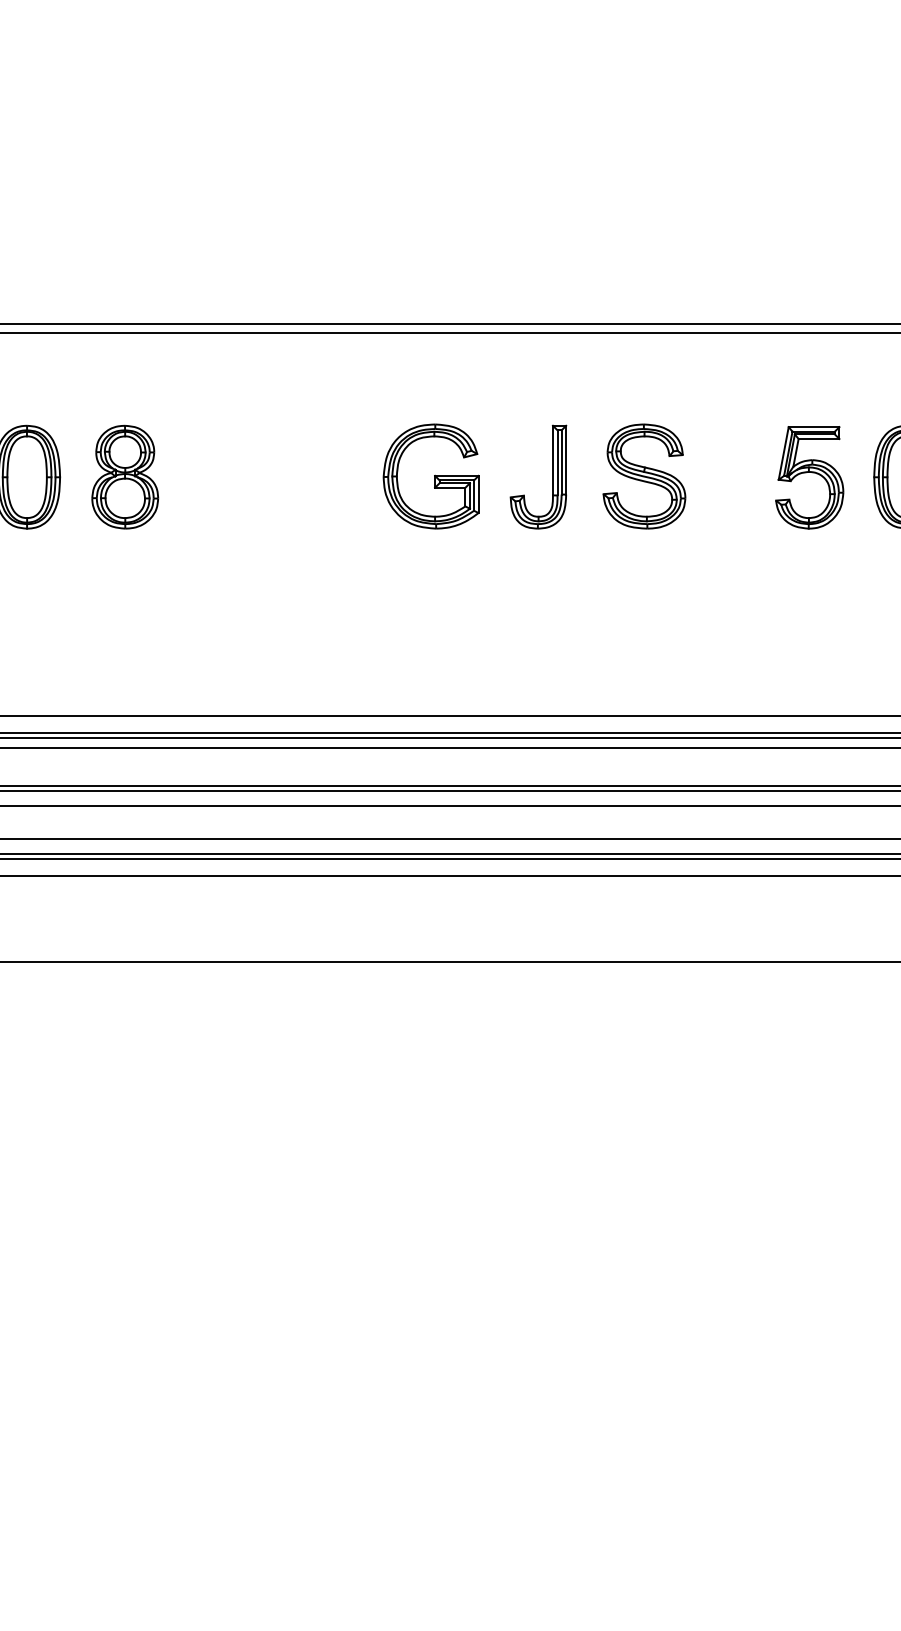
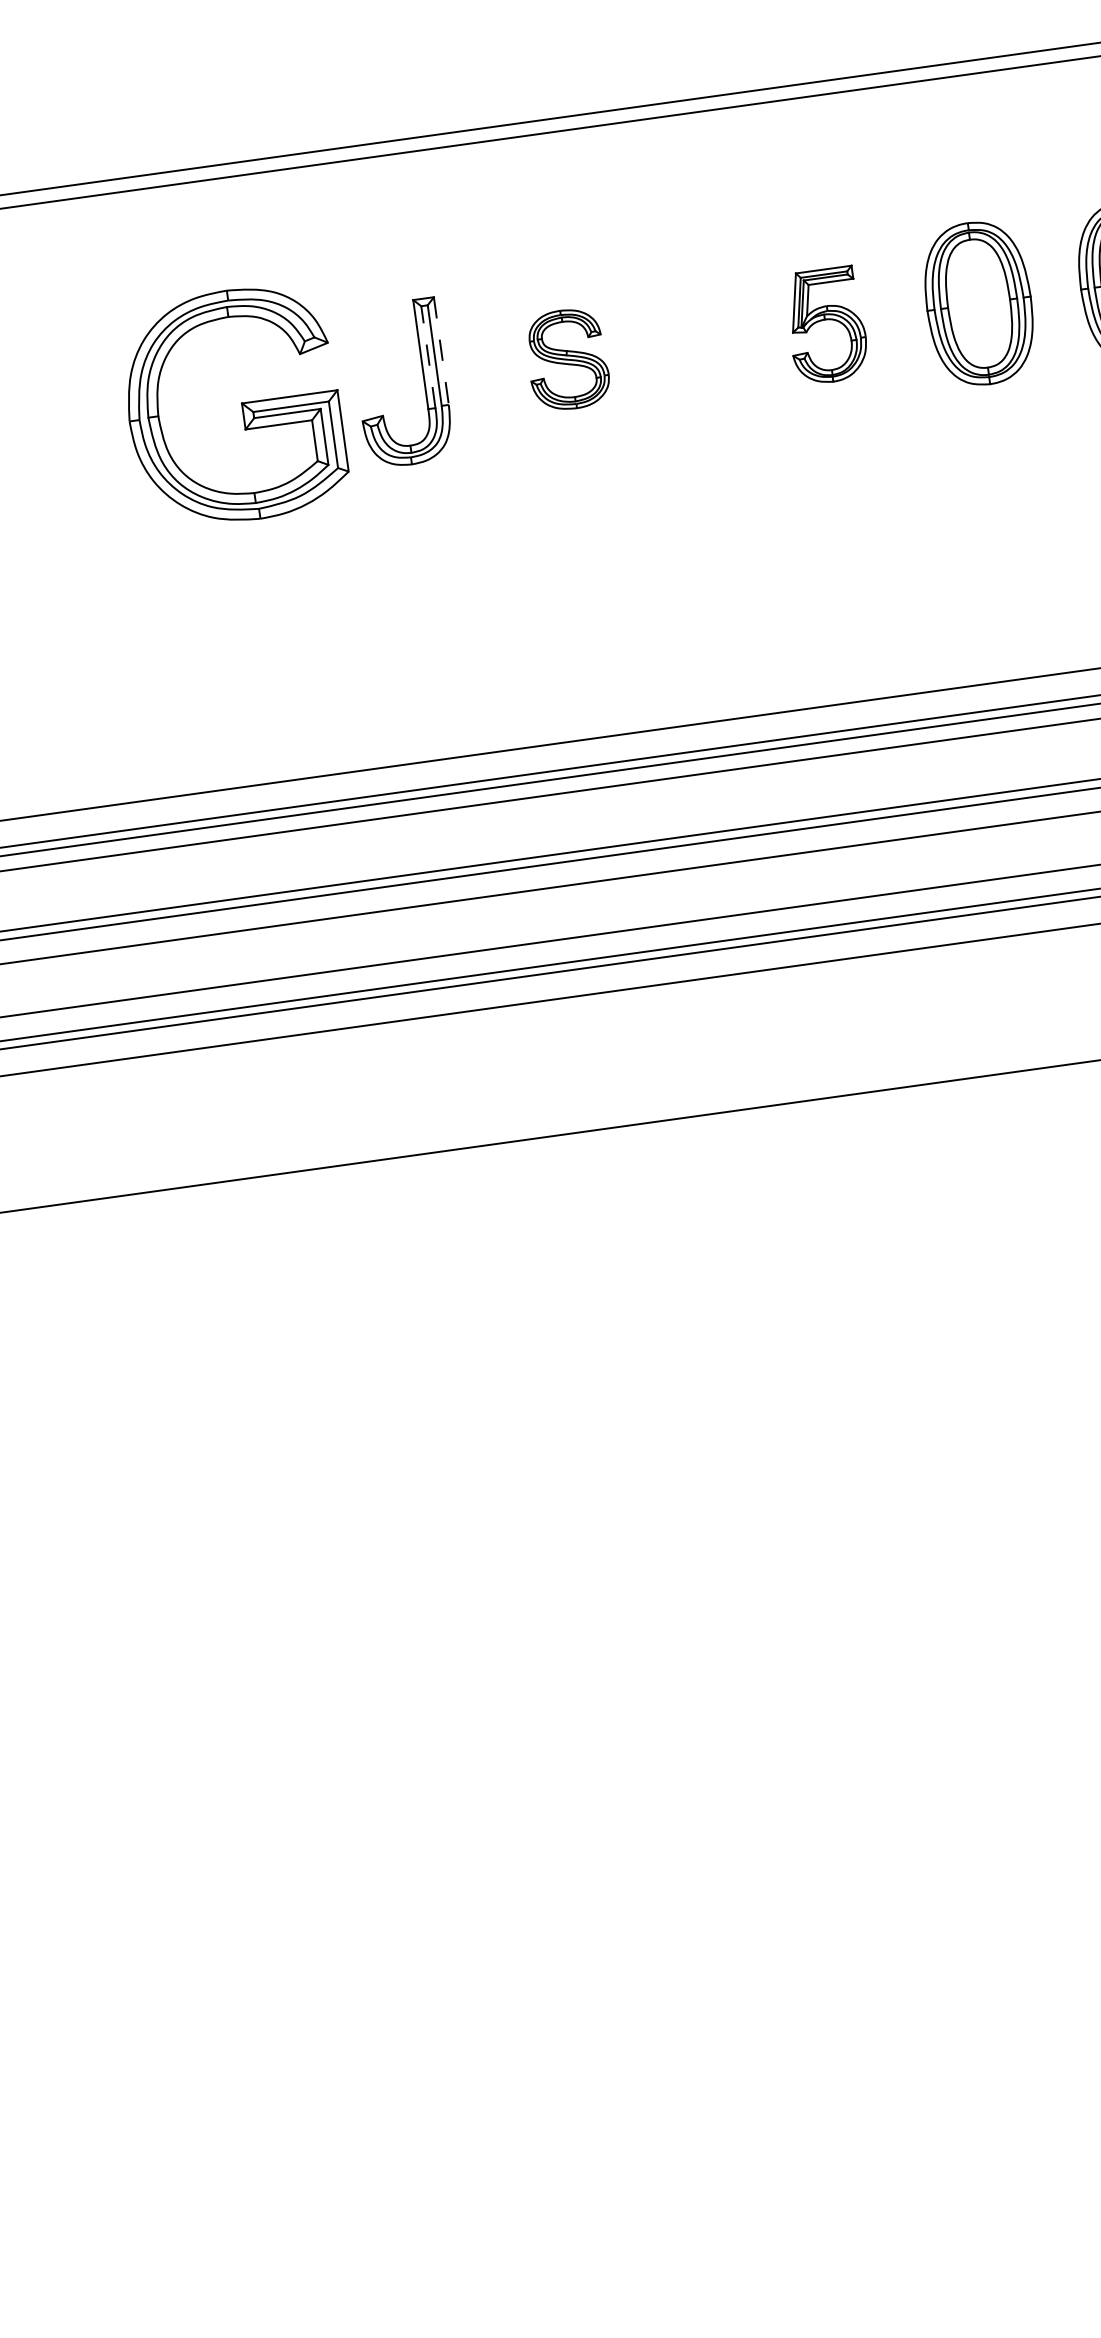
line: (566, 460) -> (441, 351), solid -> dashed
line: (557, 462) -> (428, 356), solid -> dashed
part: (430, 476) -> (232, 406), size x1.4
part: (644, 476) -> (567, 359), size x0.6
part: (809, 477) -> (826, 325), size x0.7

